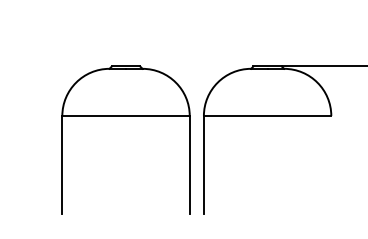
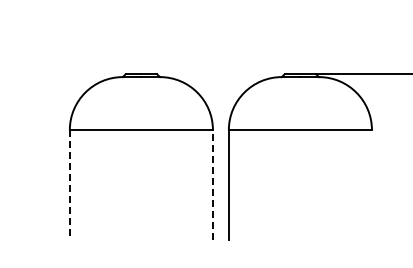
line: (189, 164) -> (212, 184), solid -> dashed
line: (62, 165) -> (69, 185), solid -> dashed

